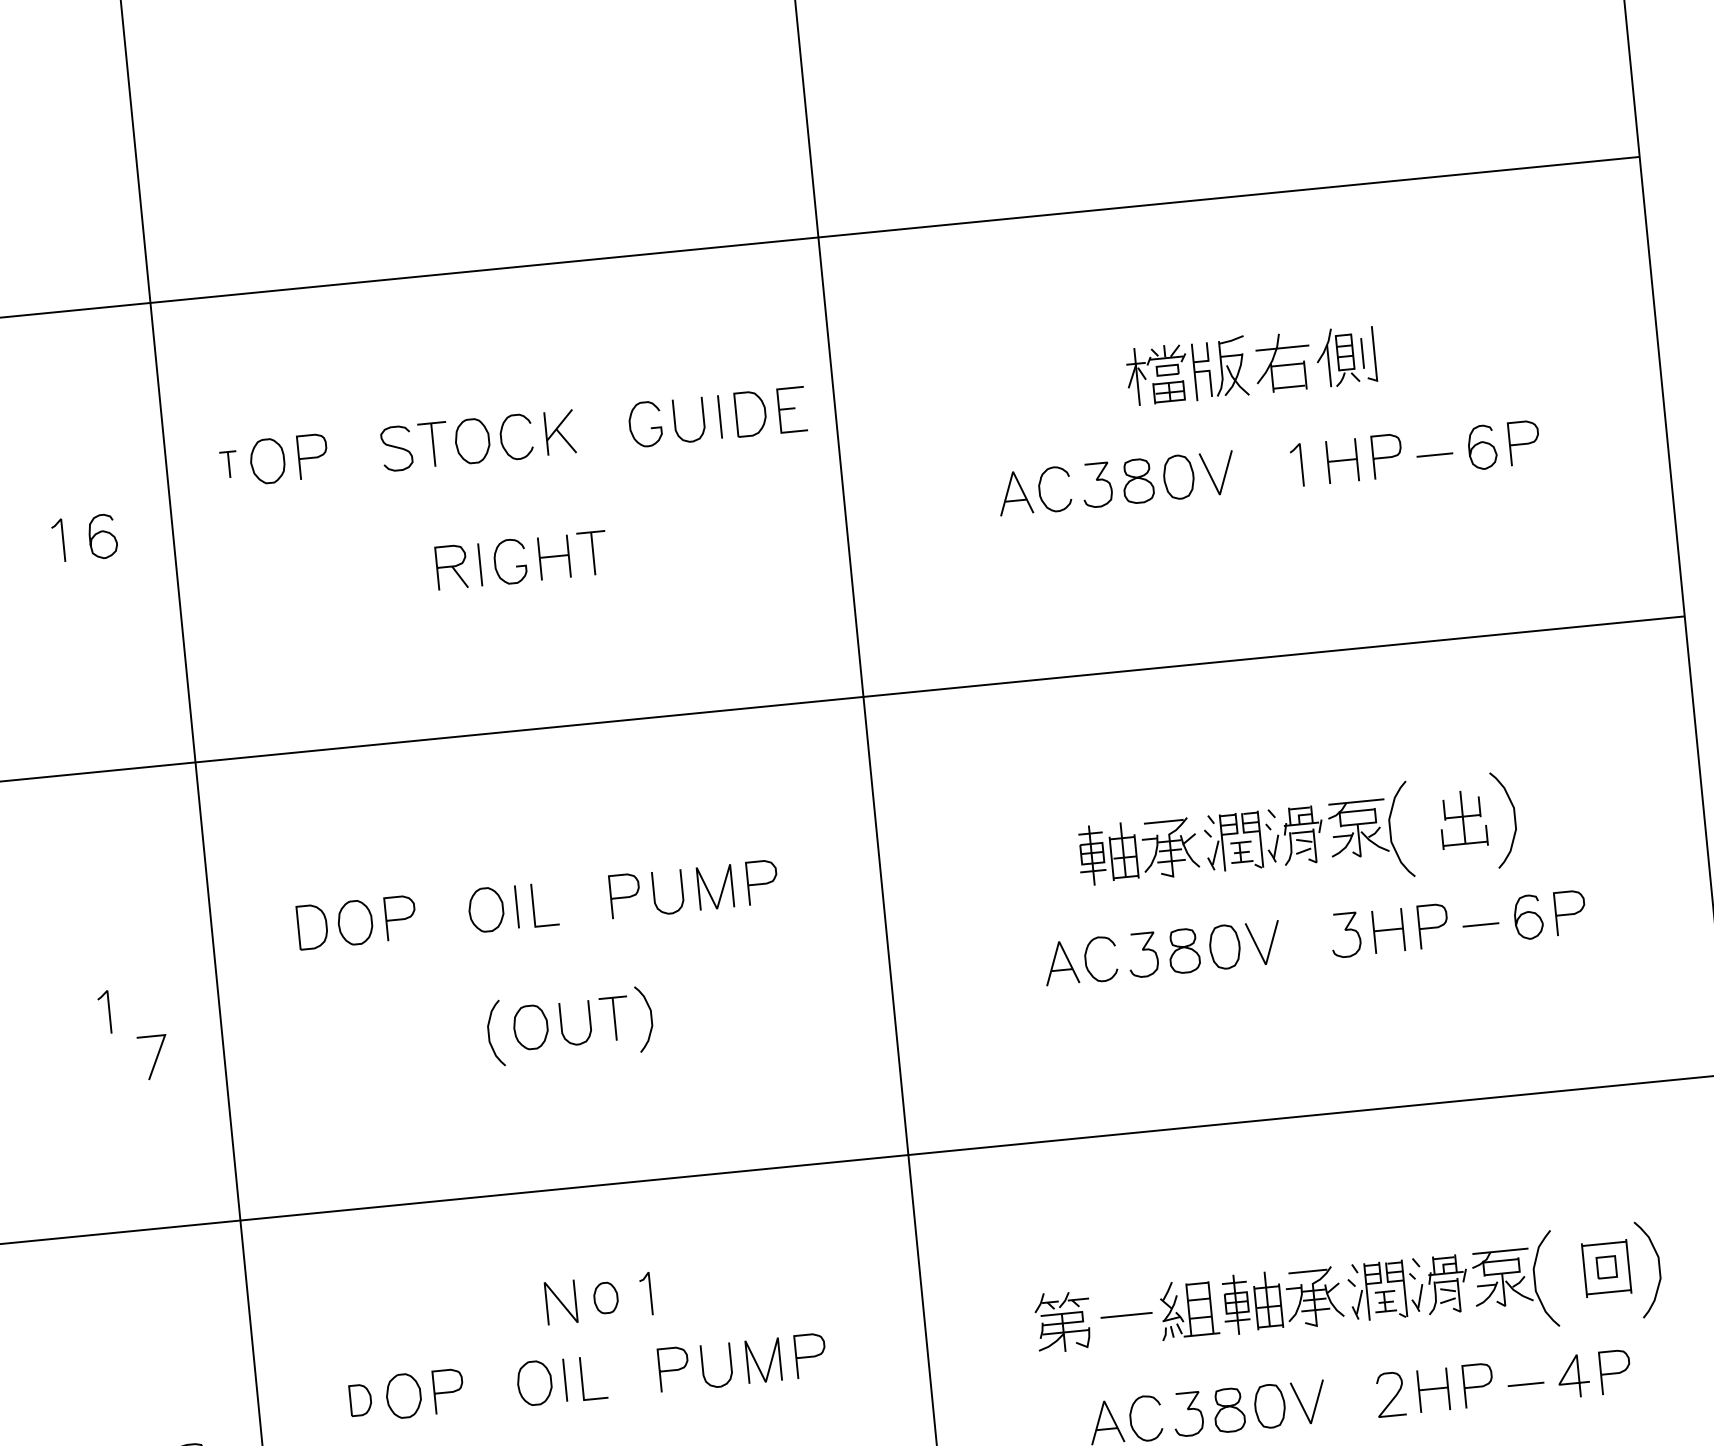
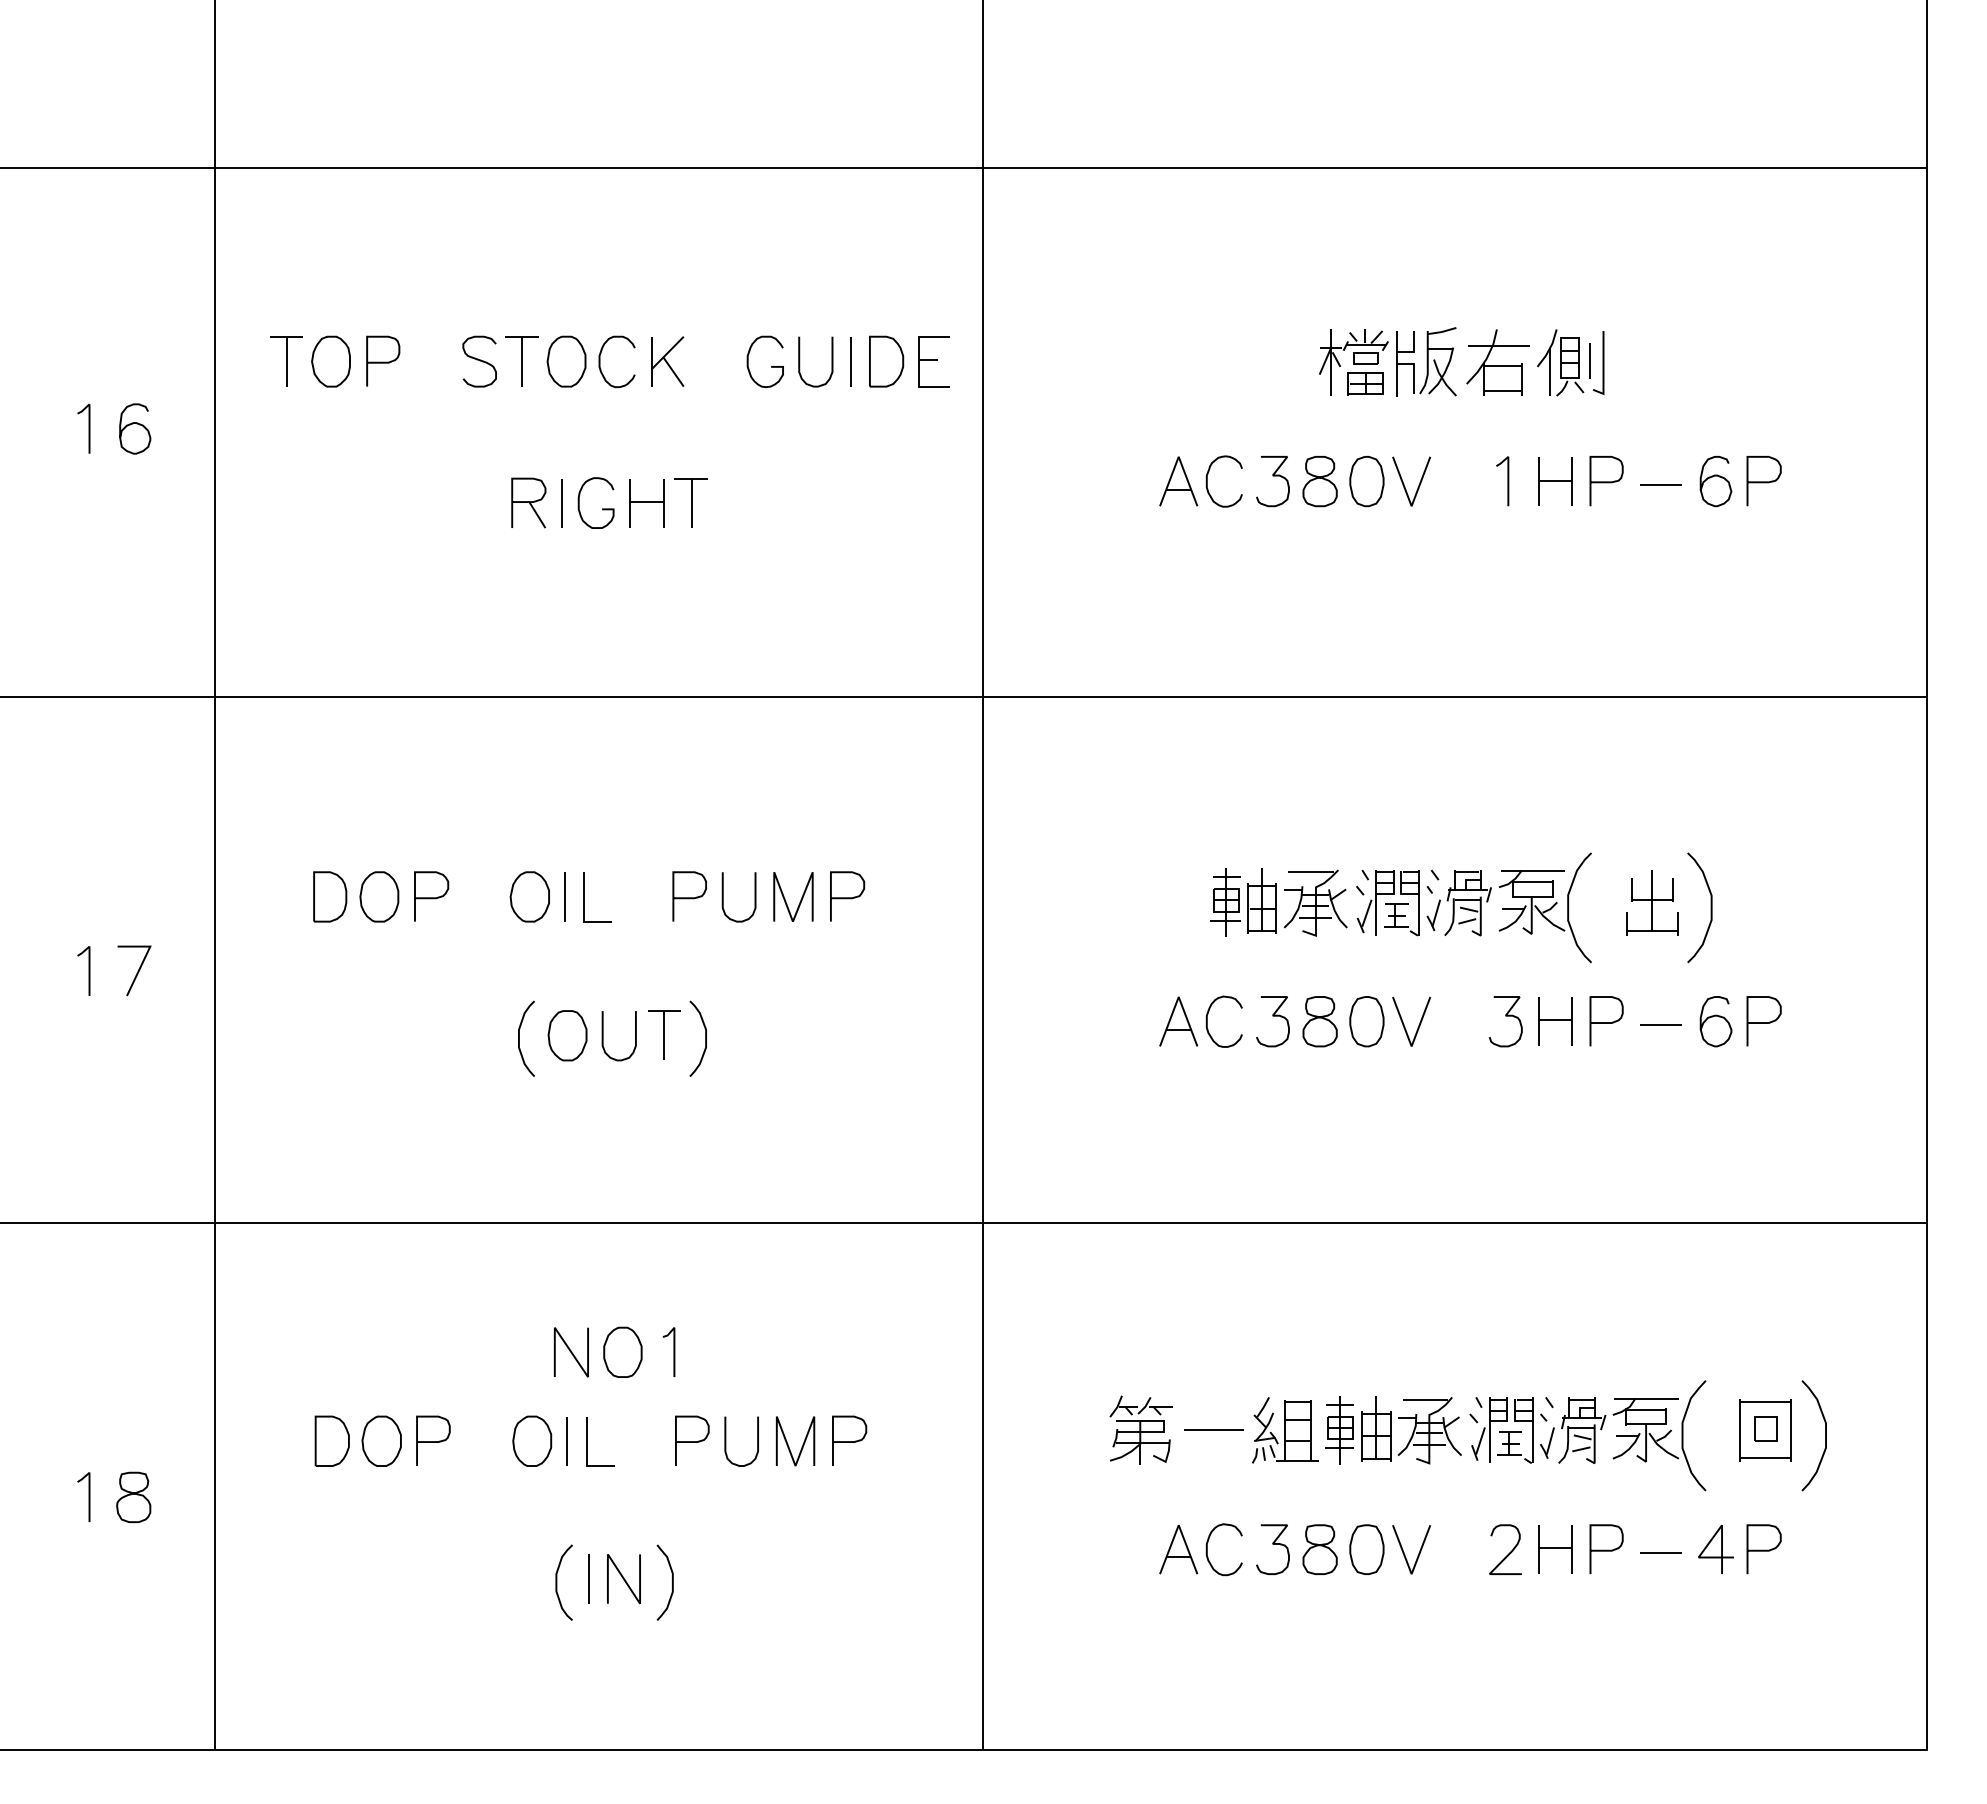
part: (228, 464) -> (286, 361), size x1.67
line: (156, 1057) -> (137, 971), moved
part: (605, 1297) -> (622, 1351), size x1.43
part: (360, 1399) -> (331, 1440), size x1.43

